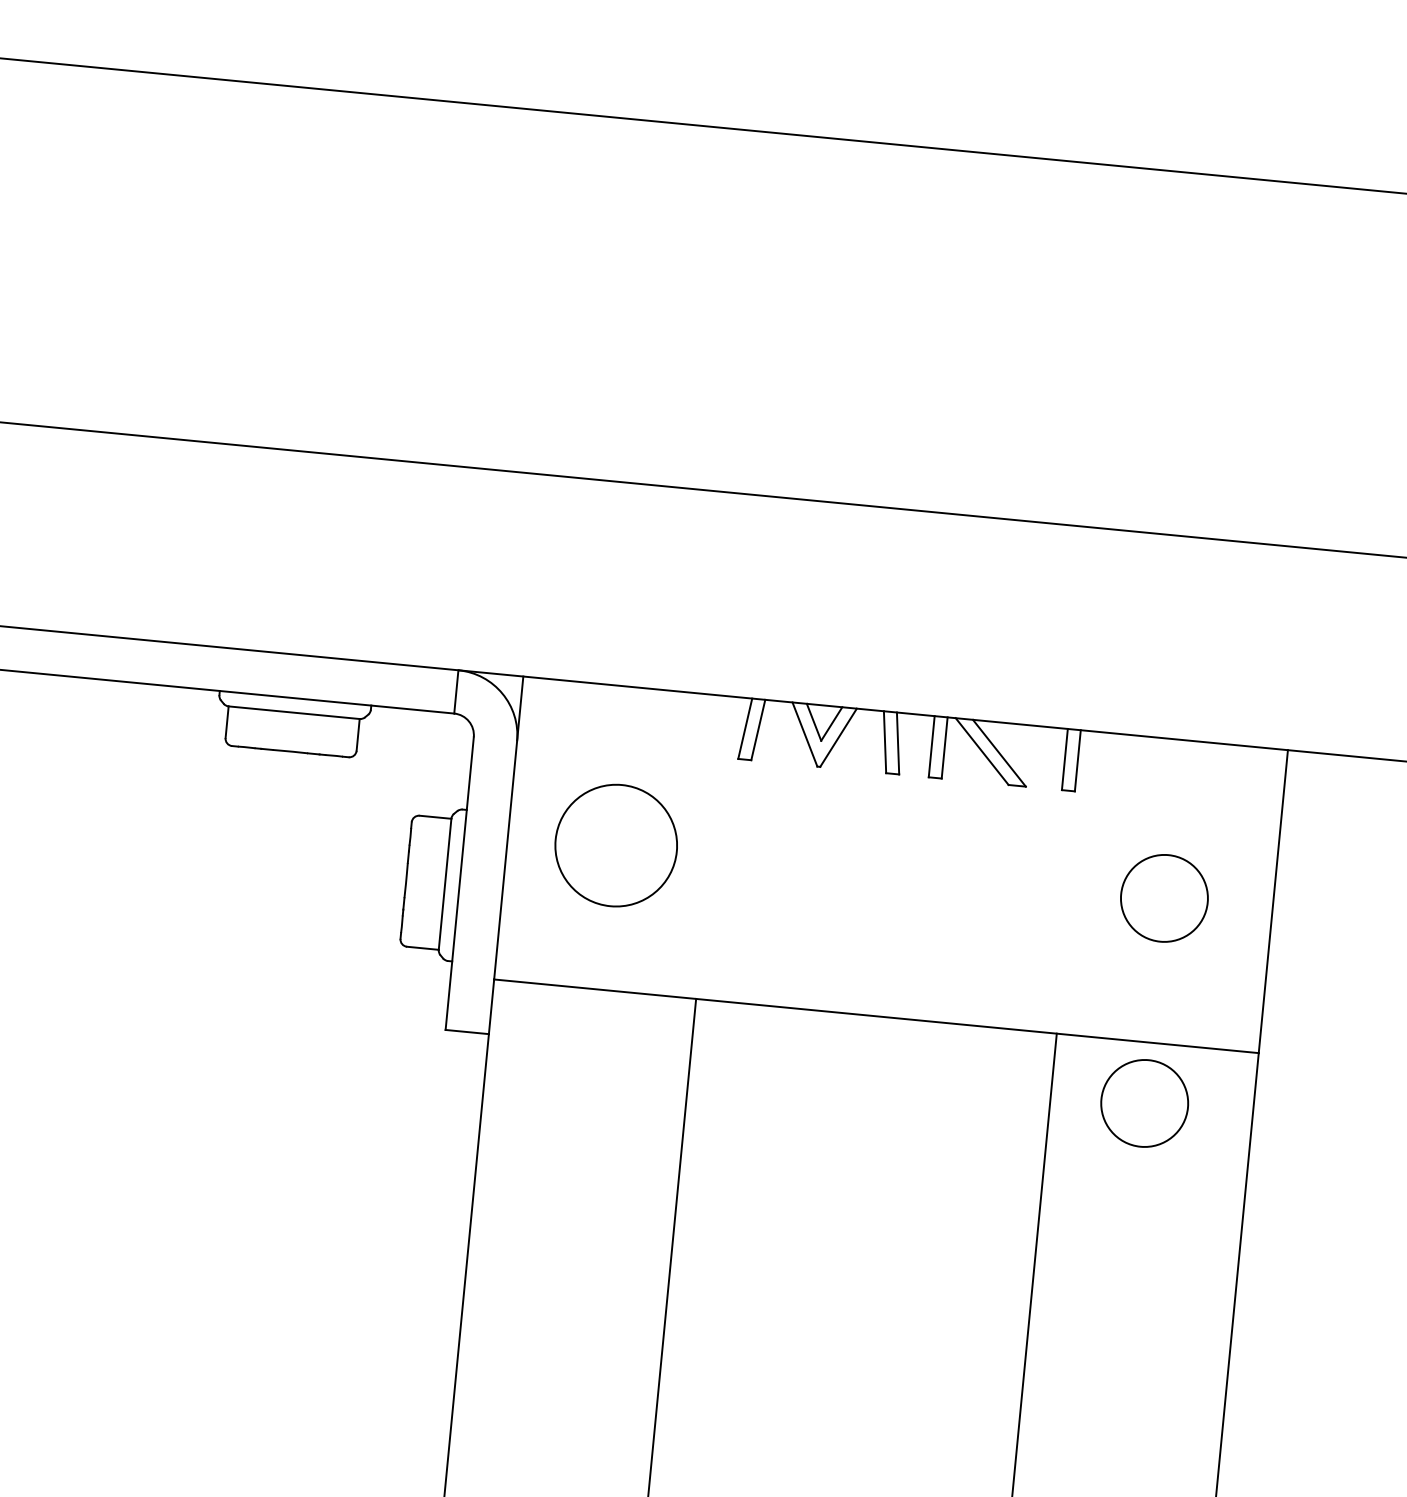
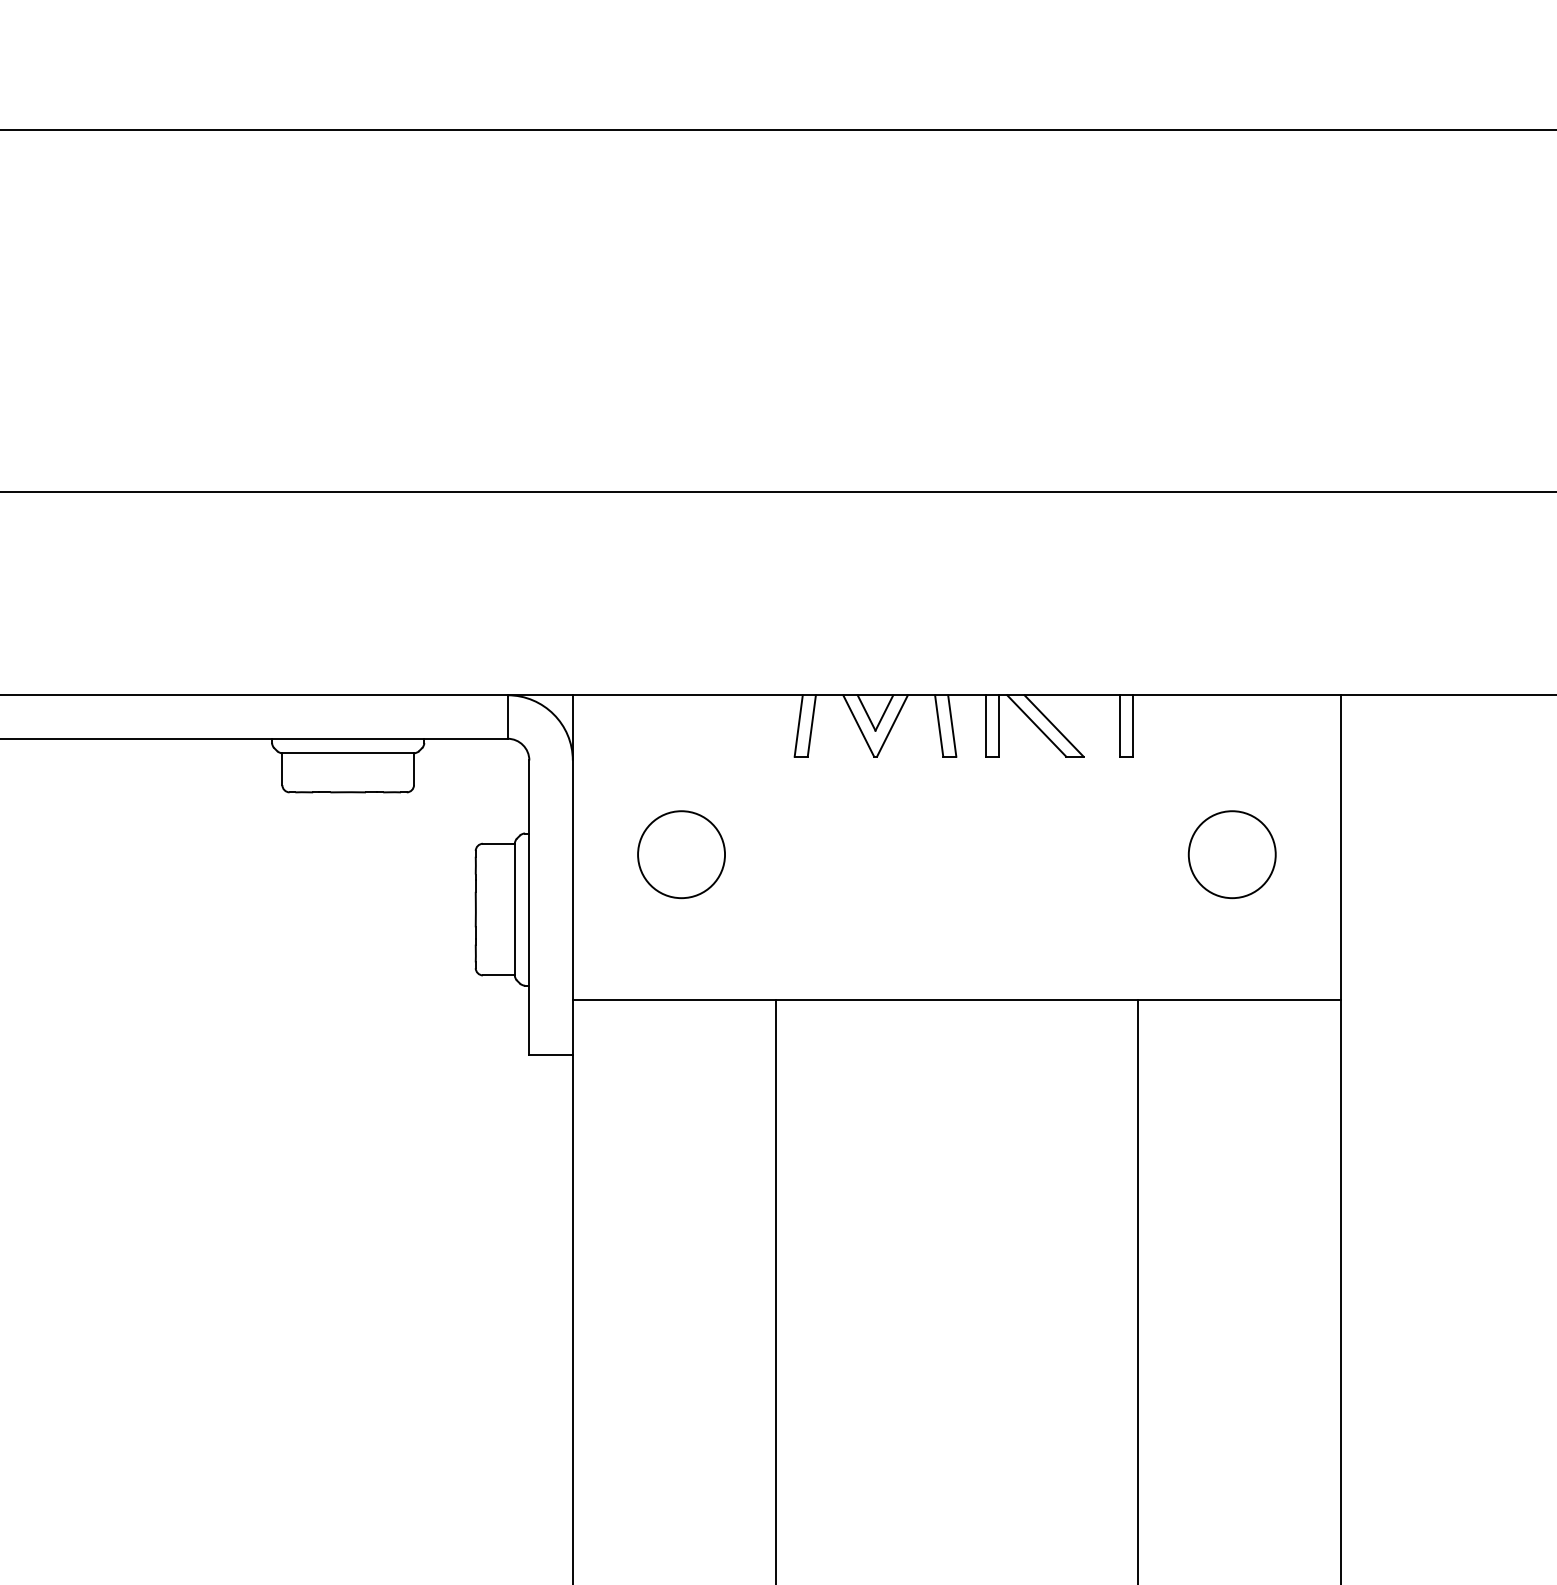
circle: (616, 845) -> (681, 854), size x0.71
circle: (1143, 1103) -> (1231, 1060), removed

